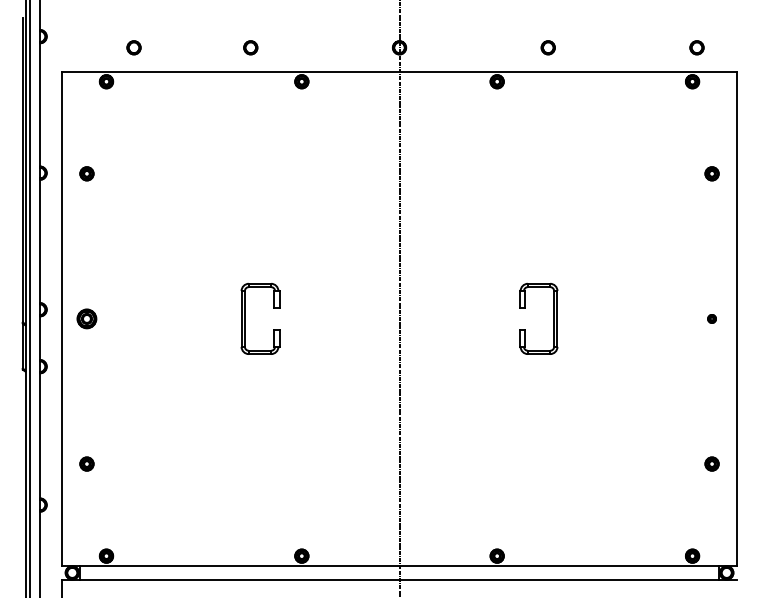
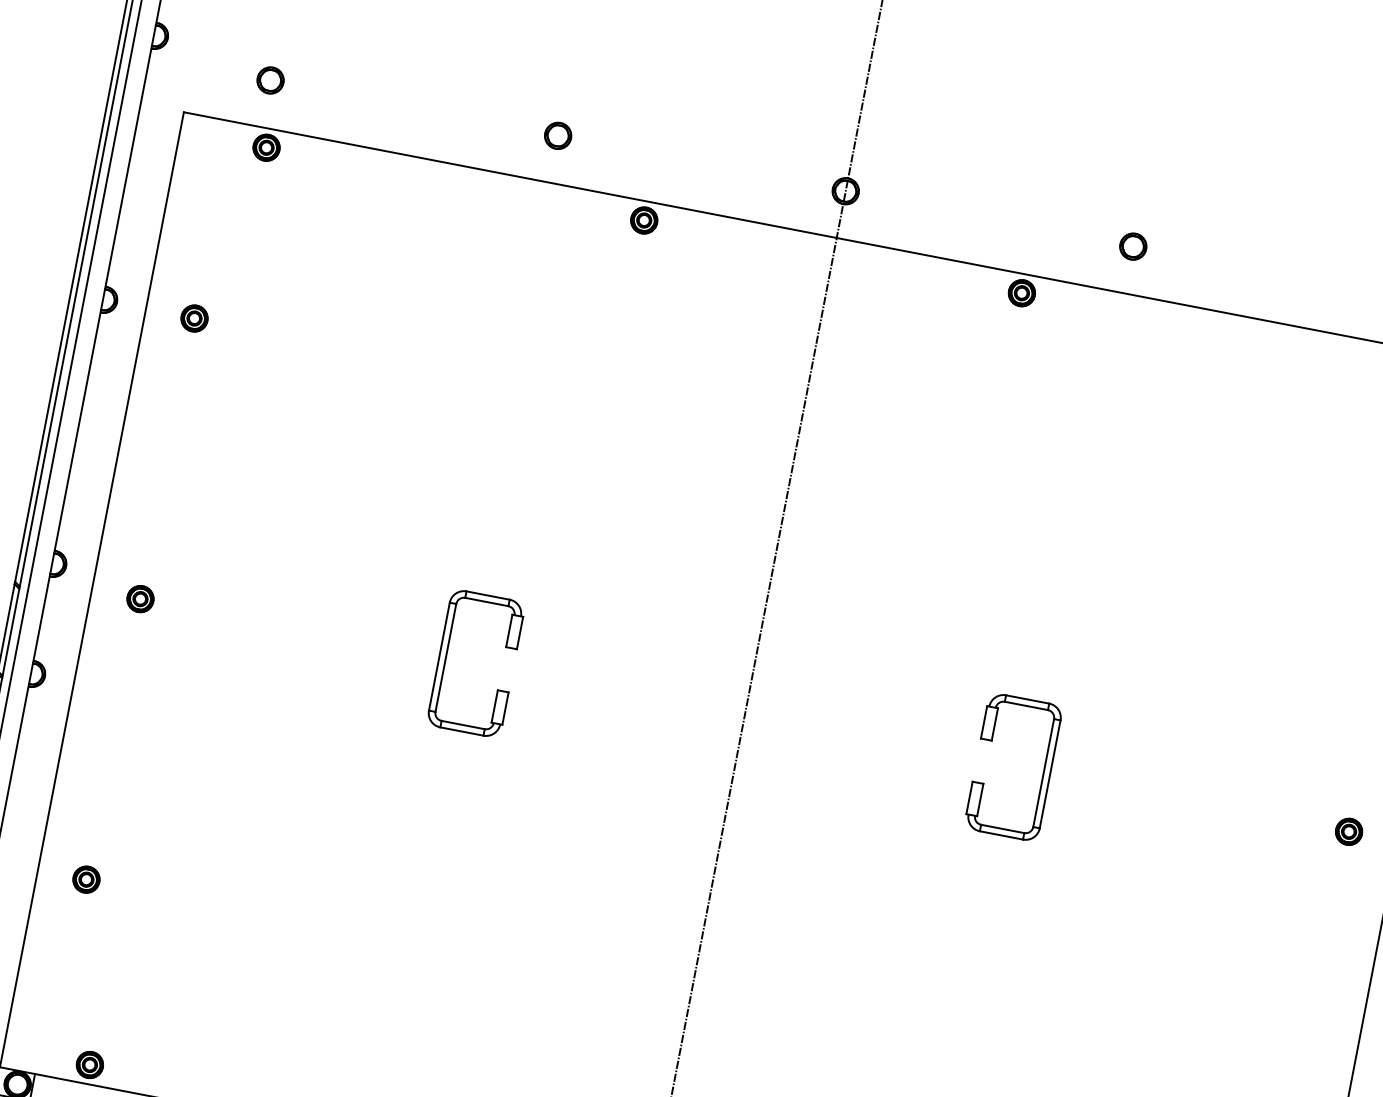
circle: (133, 47) -> (269, 79), moved
part: (86, 318) -> (139, 598), size x0.71
part: (711, 318) -> (1348, 830), size x1.67

